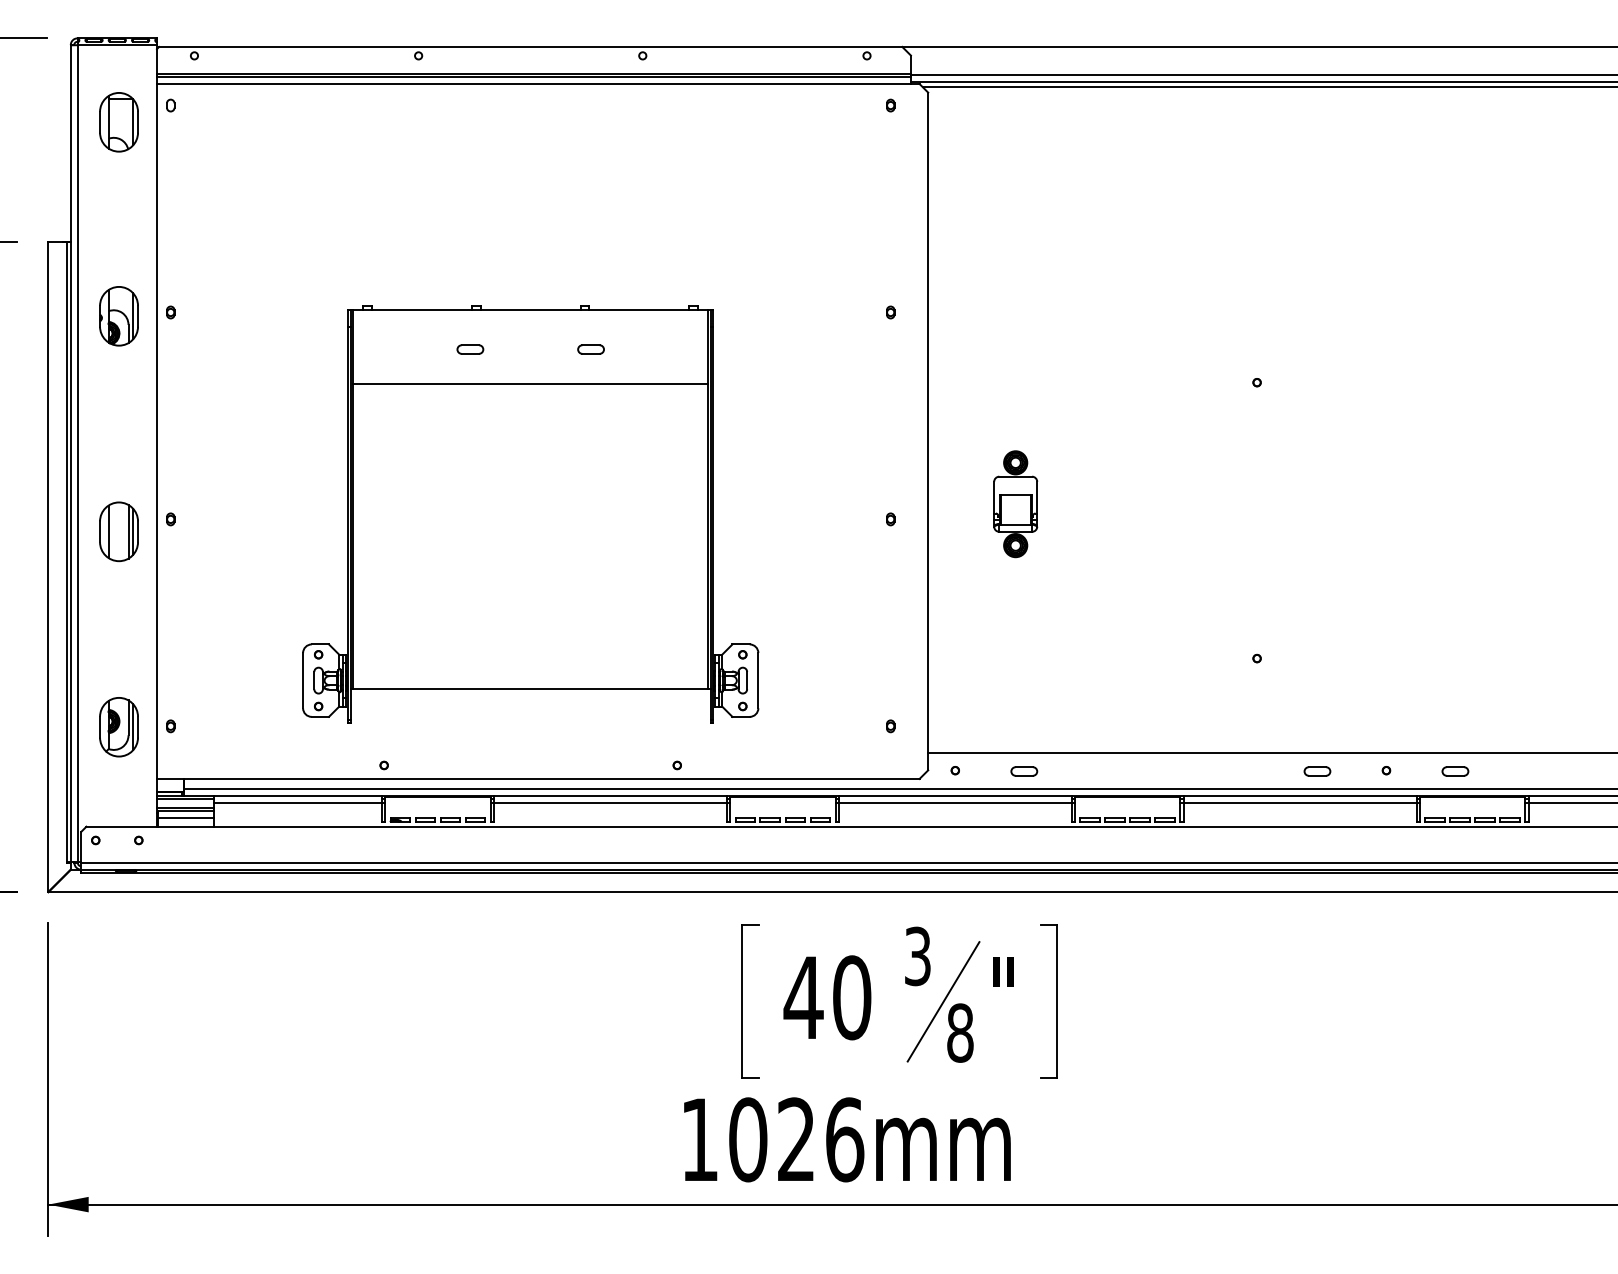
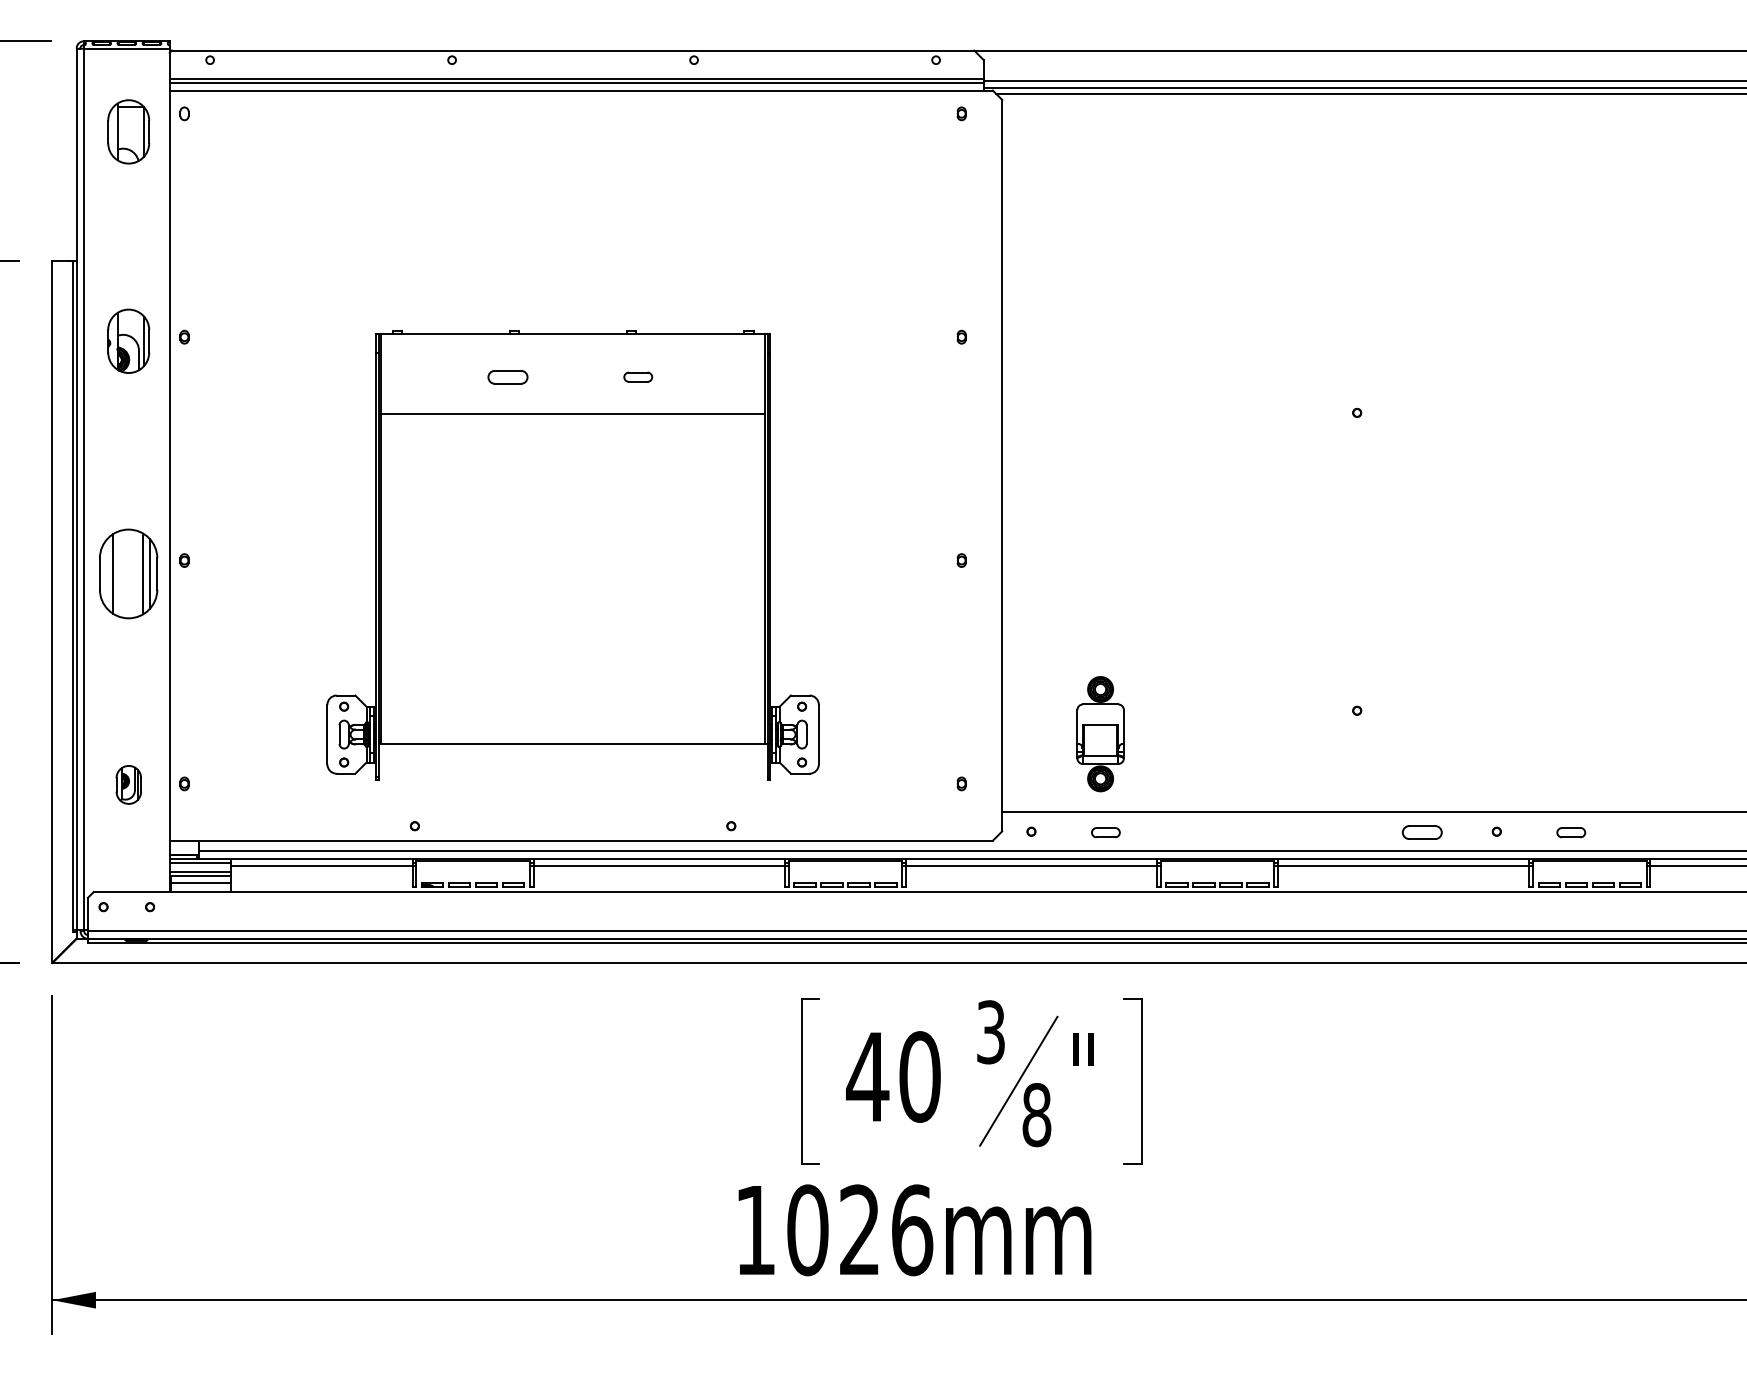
part: (469, 348) -> (507, 376), size x1.4
part: (1015, 504) -> (1100, 734), moved
part: (118, 531) -> (128, 573), size x1.4
part: (118, 726) -> (128, 784), size x0.6
part: (1317, 771) -> (1422, 832), size x1.4

